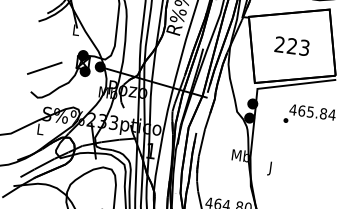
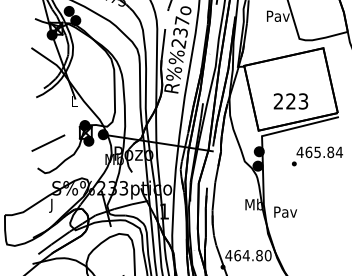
text: (291, 46) -> (290, 101), moved
text: (40, 130) -> (52, 205), L -> J
text: (270, 168) -> (285, 213), J -> Pav

